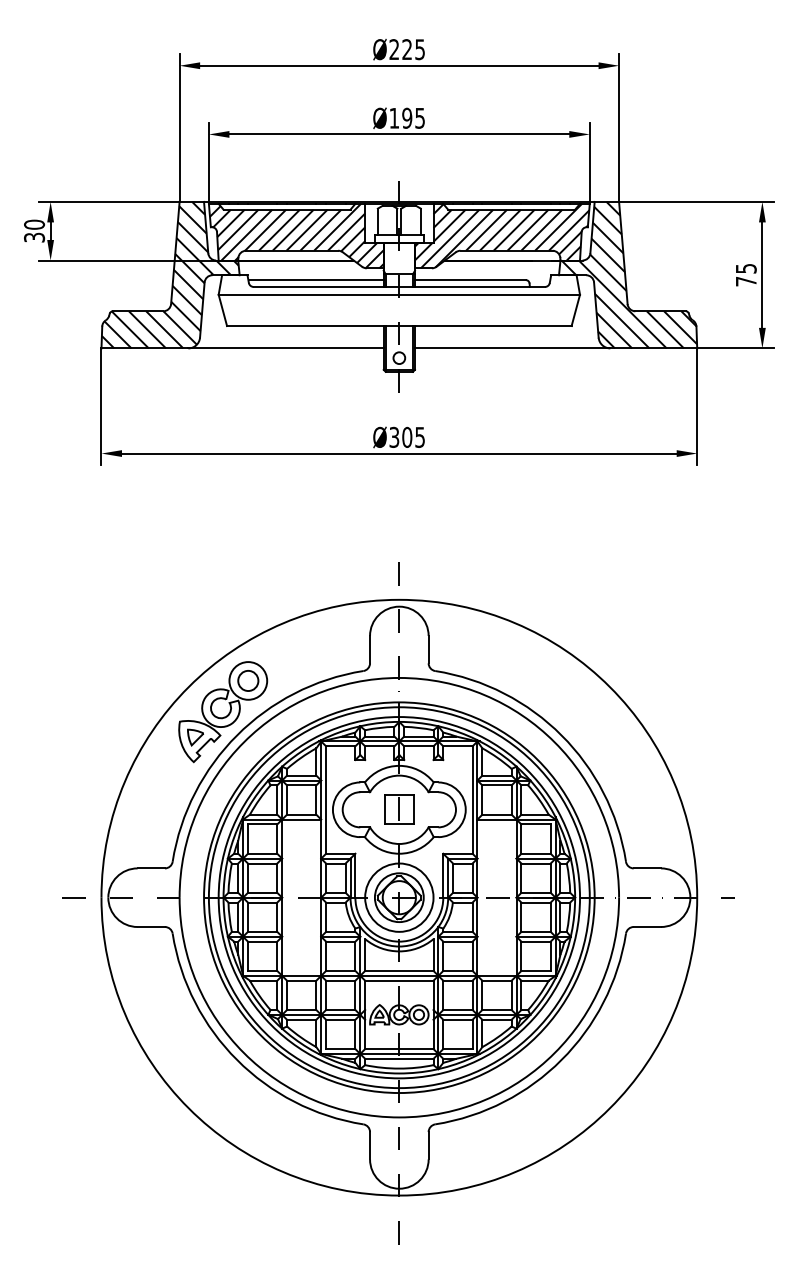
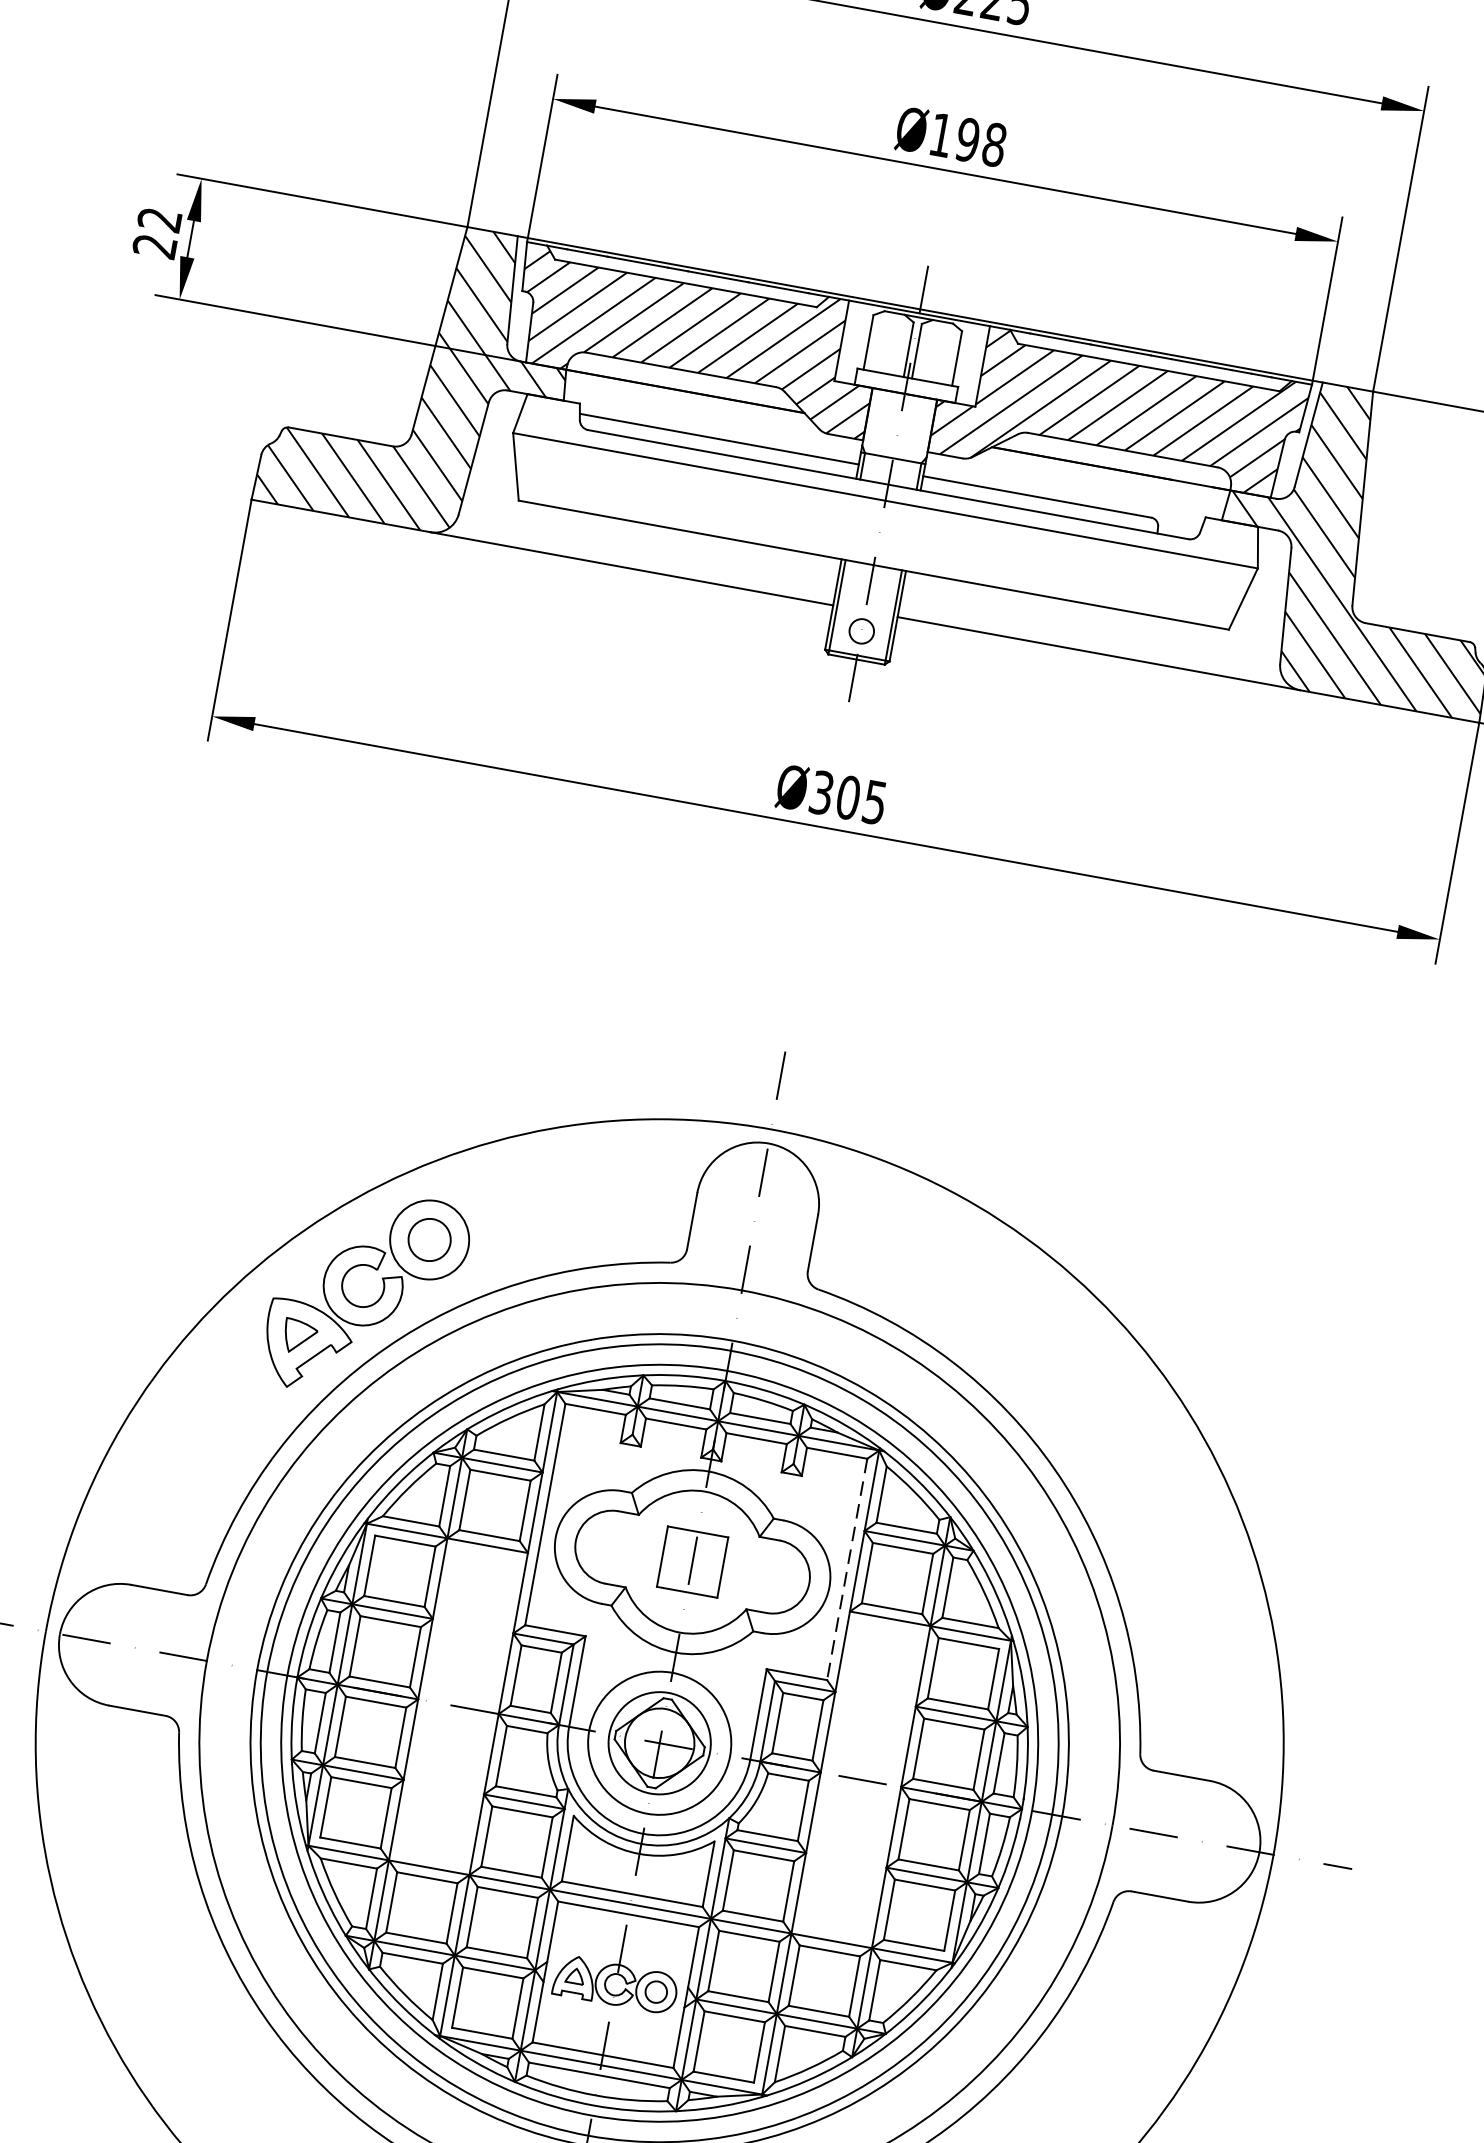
text: (420, 117) -> (995, 143), Ø195 -> Ø198
text: (34, 230) -> (157, 231), 30 -> 22
line: (472, 800) -> (846, 1570), solid -> dashed

